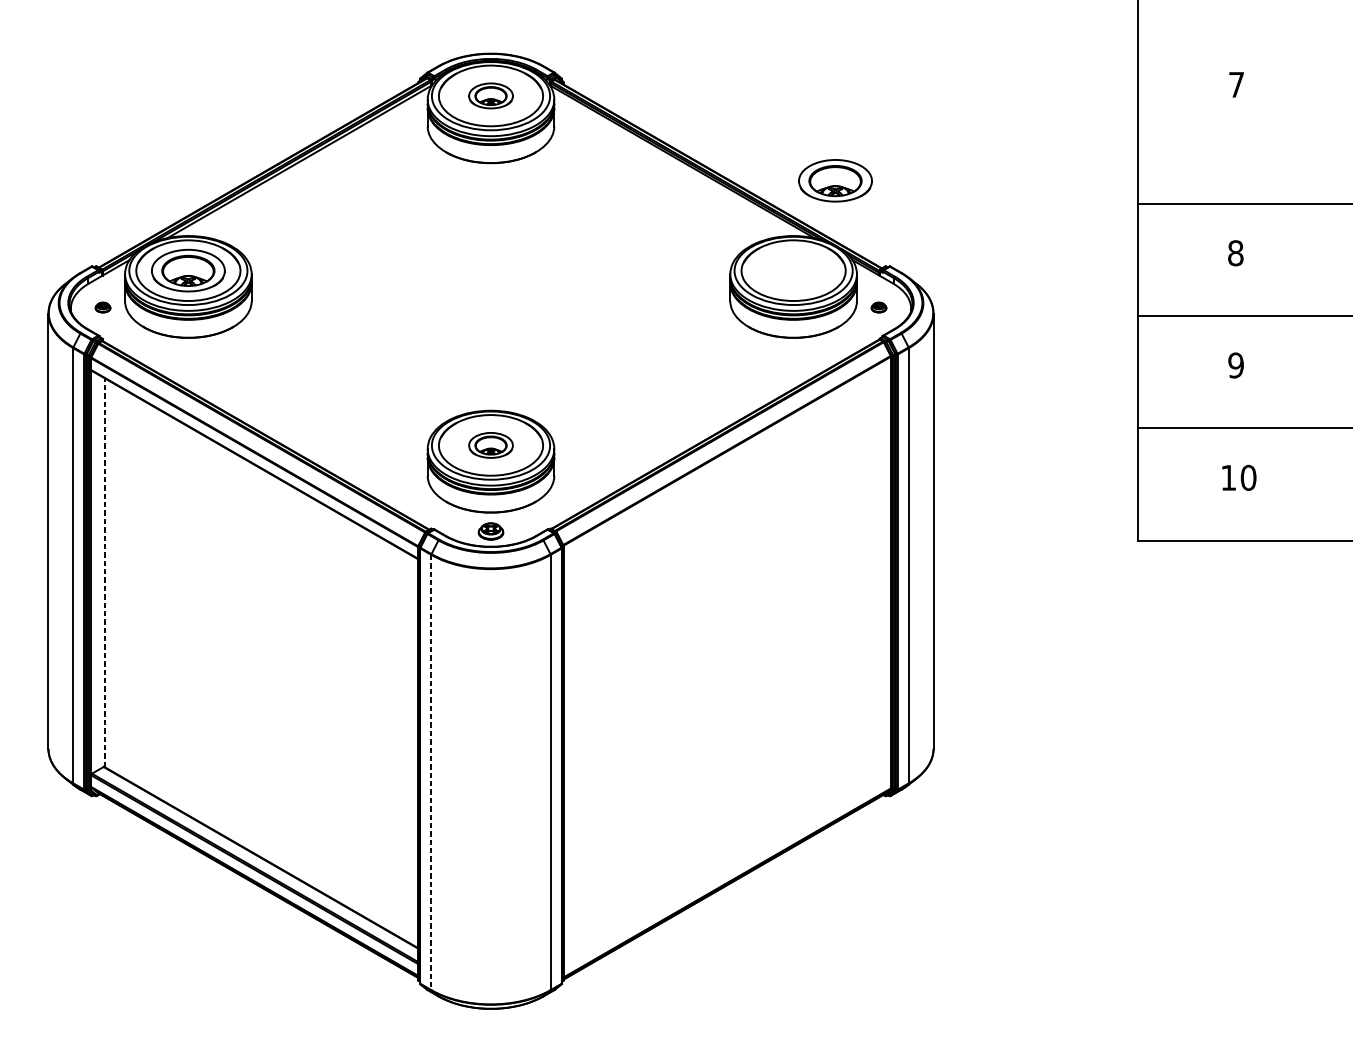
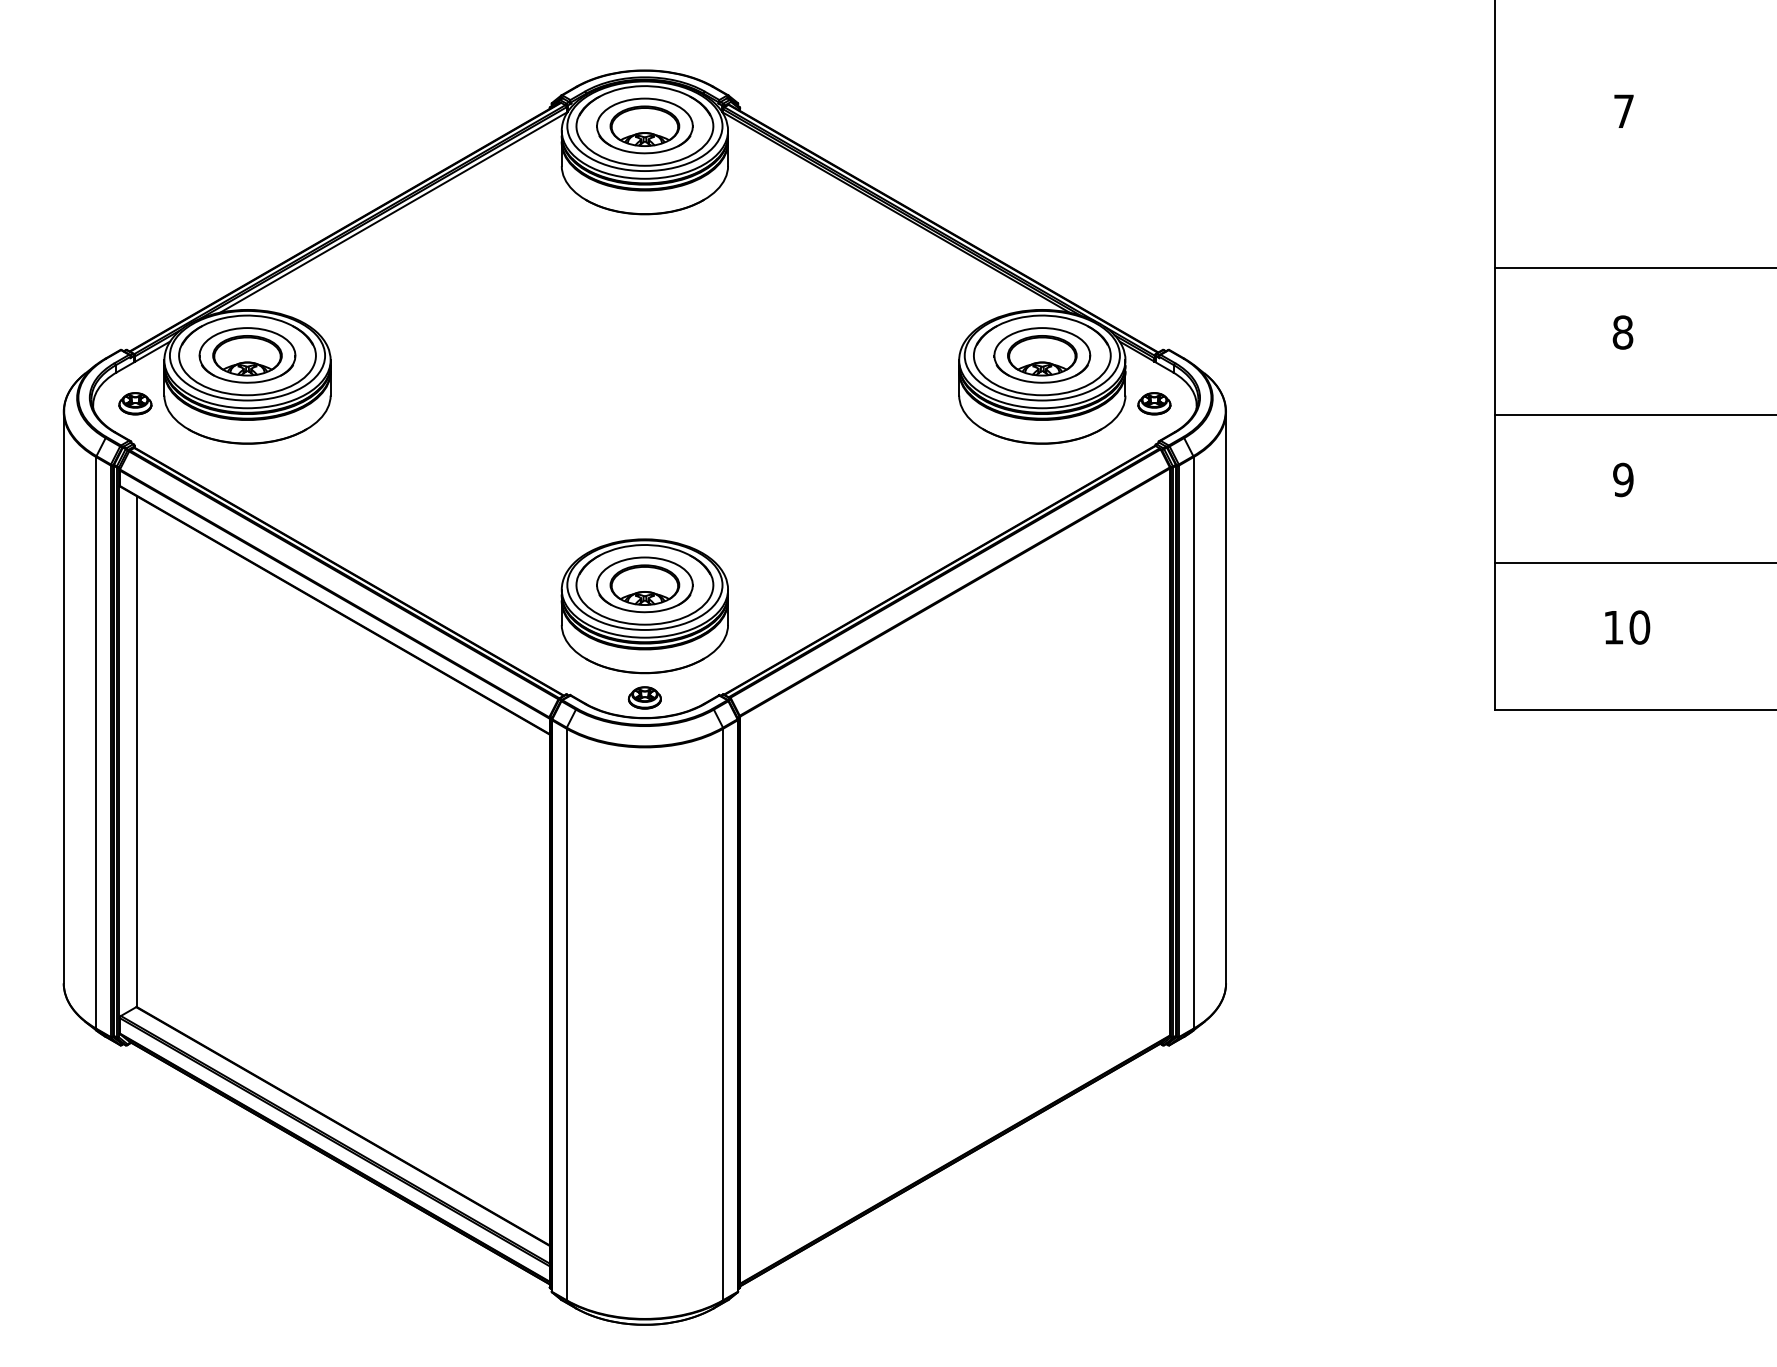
part: (490, 95) -> (644, 125), size x1.67
part: (835, 180) -> (1042, 355), moved
part: (103, 307) -> (135, 403), size x1.67
part: (879, 307) -> (1154, 403), size x1.67
part: (490, 445) -> (644, 584), size x1.67
line: (104, 572) -> (137, 751), dashed -> solid
line: (431, 772) -> (566, 1014), dashed -> solid

